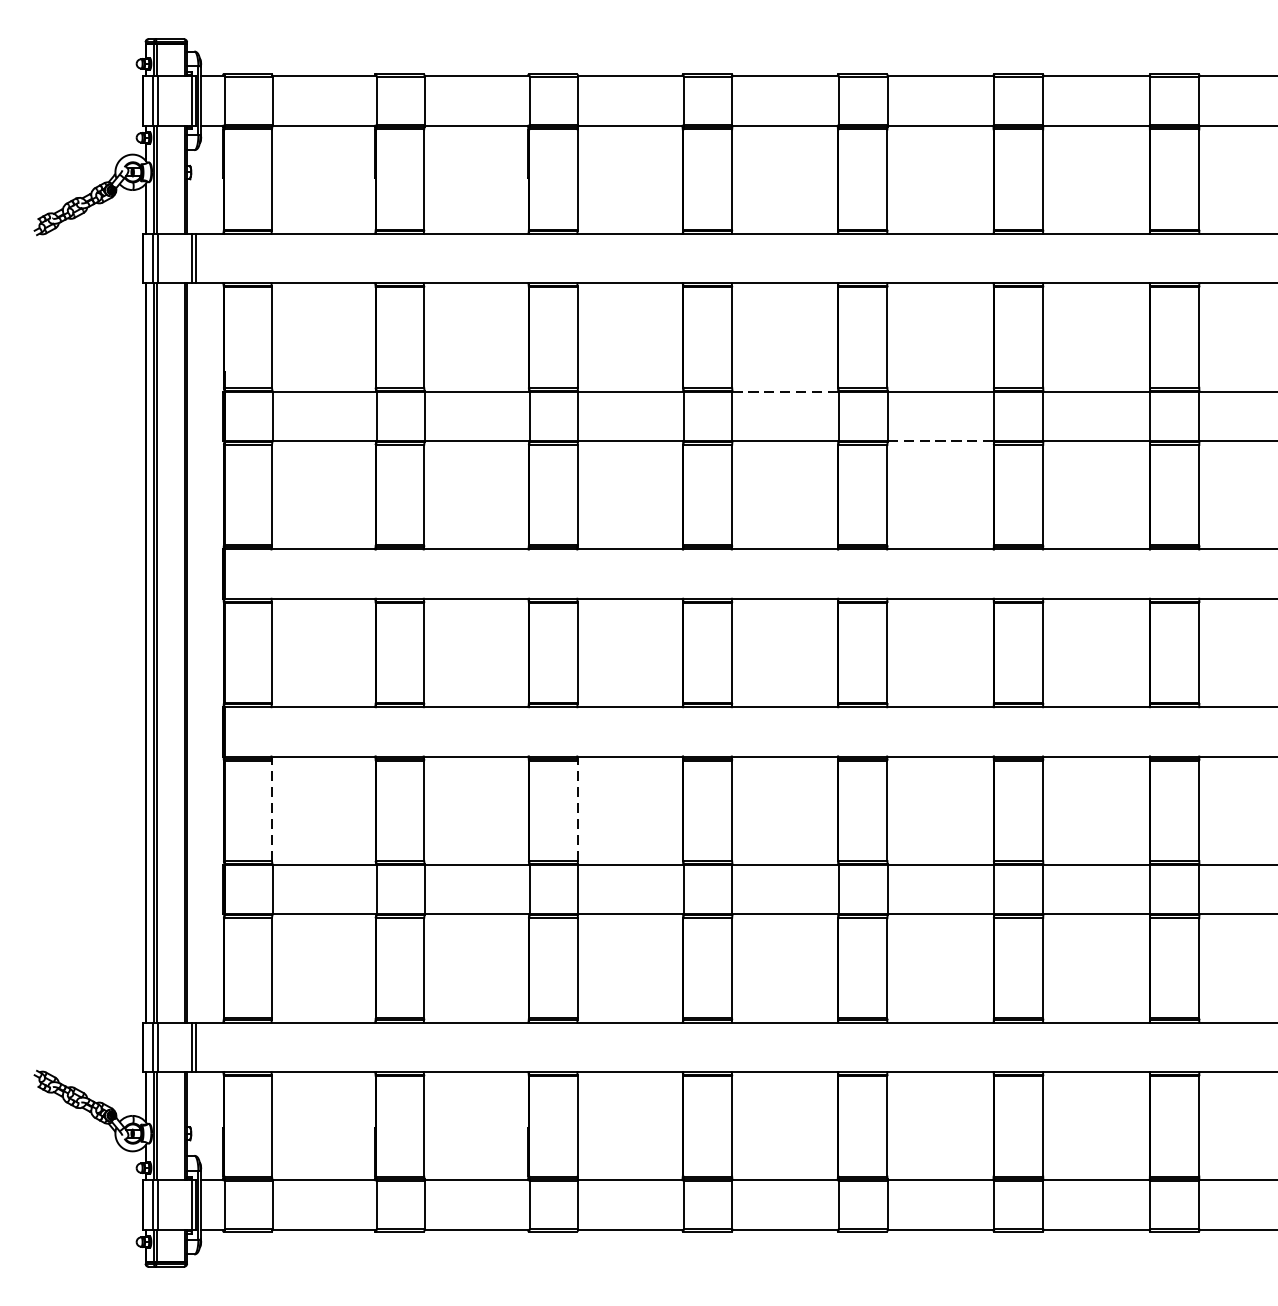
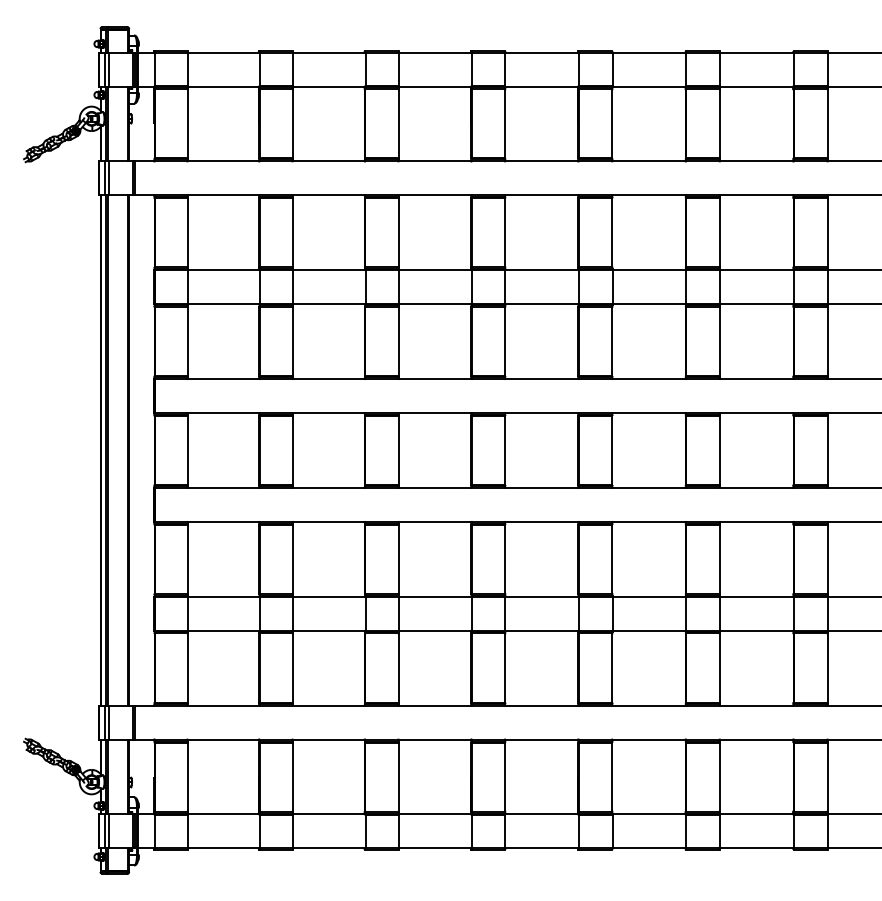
line: (786, 392) -> (542, 270), dashed -> solid
line: (941, 441) -> (649, 304), dashed -> solid
line: (271, 810) -> (187, 559), dashed -> solid
line: (577, 810) -> (398, 559), dashed -> solid

